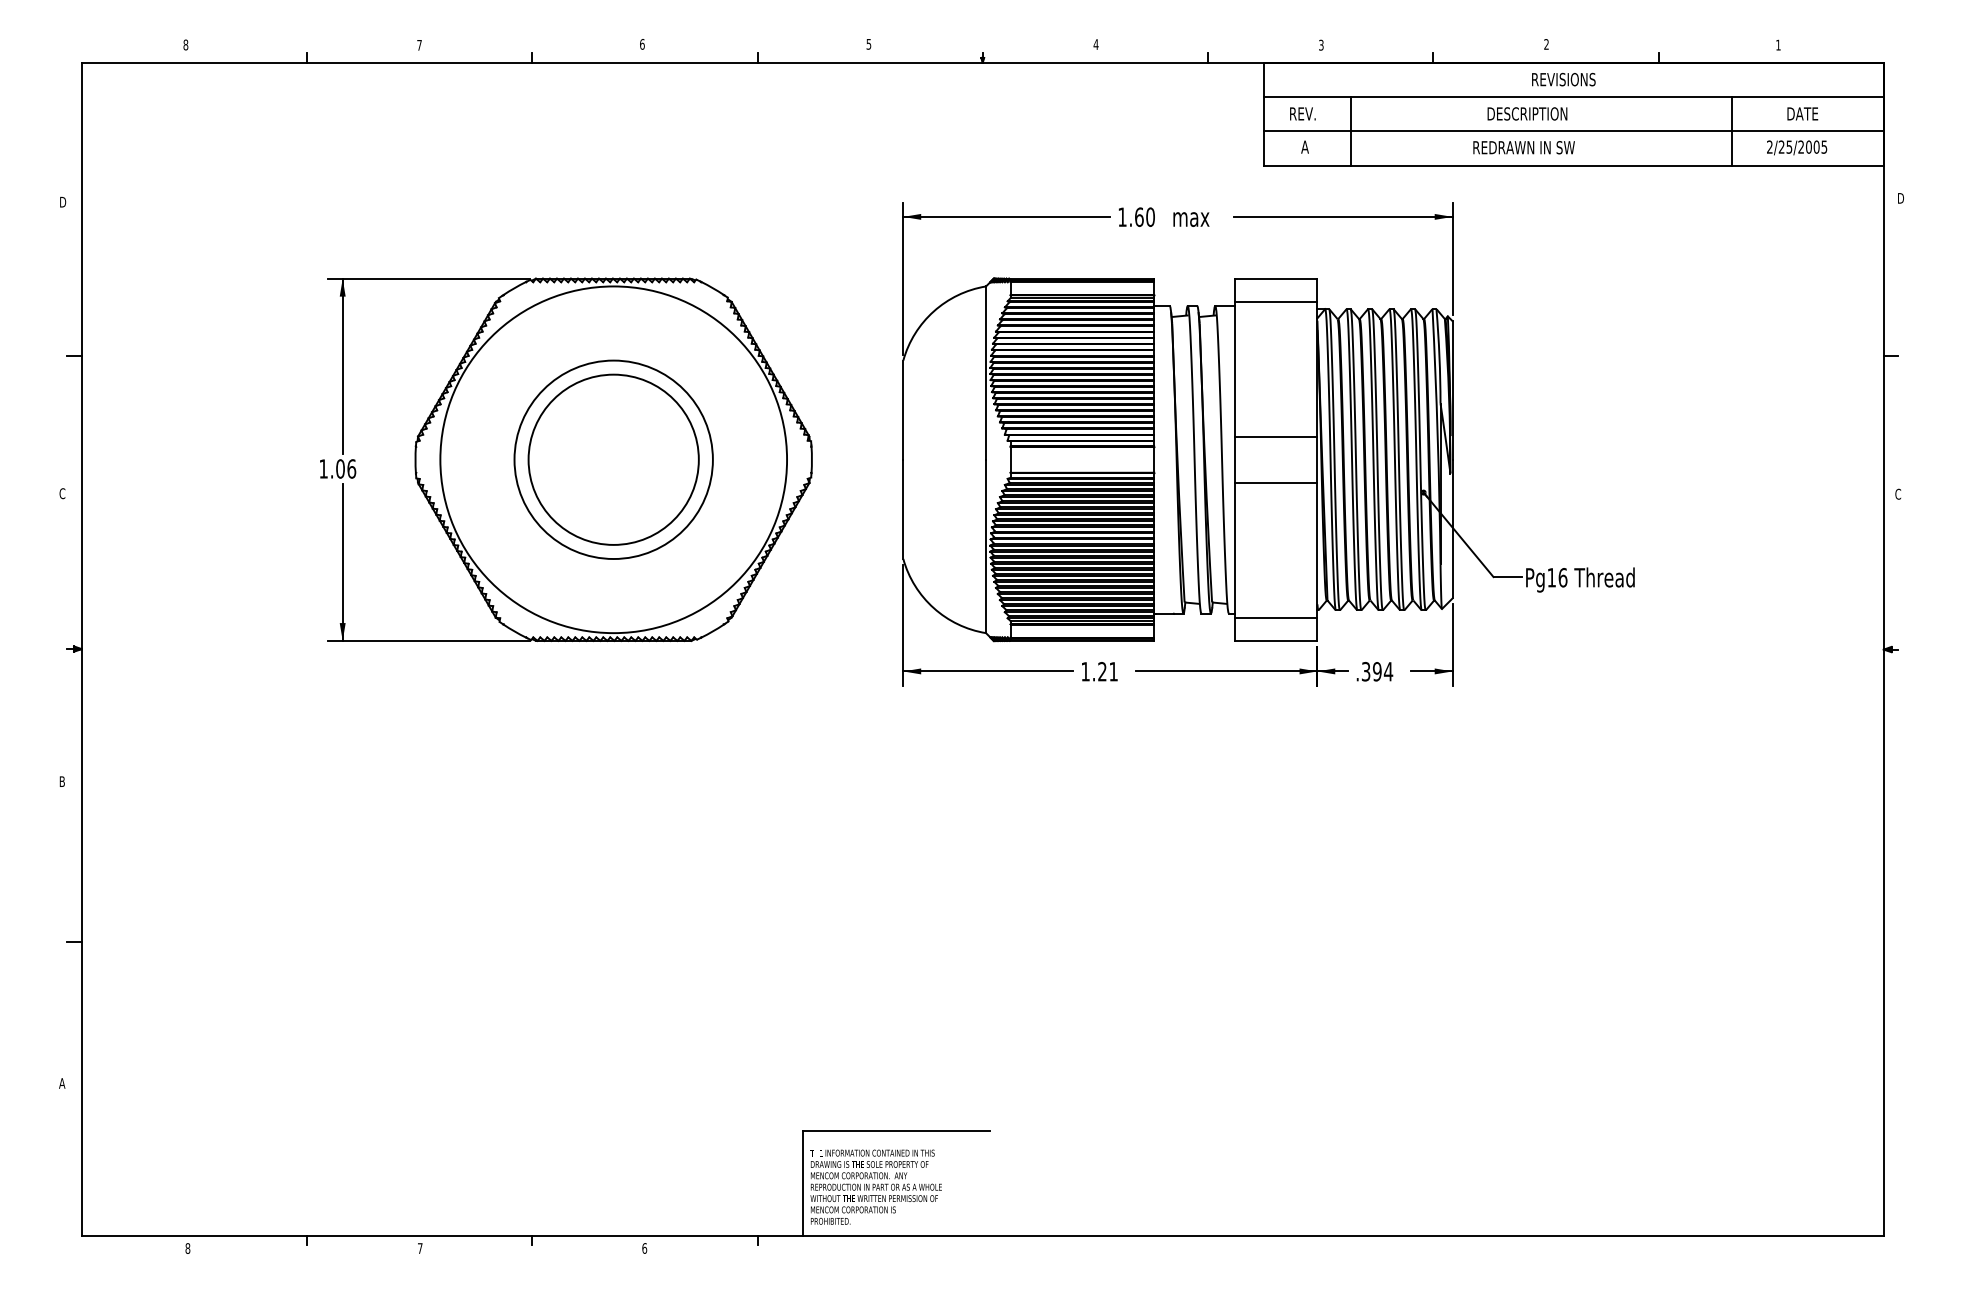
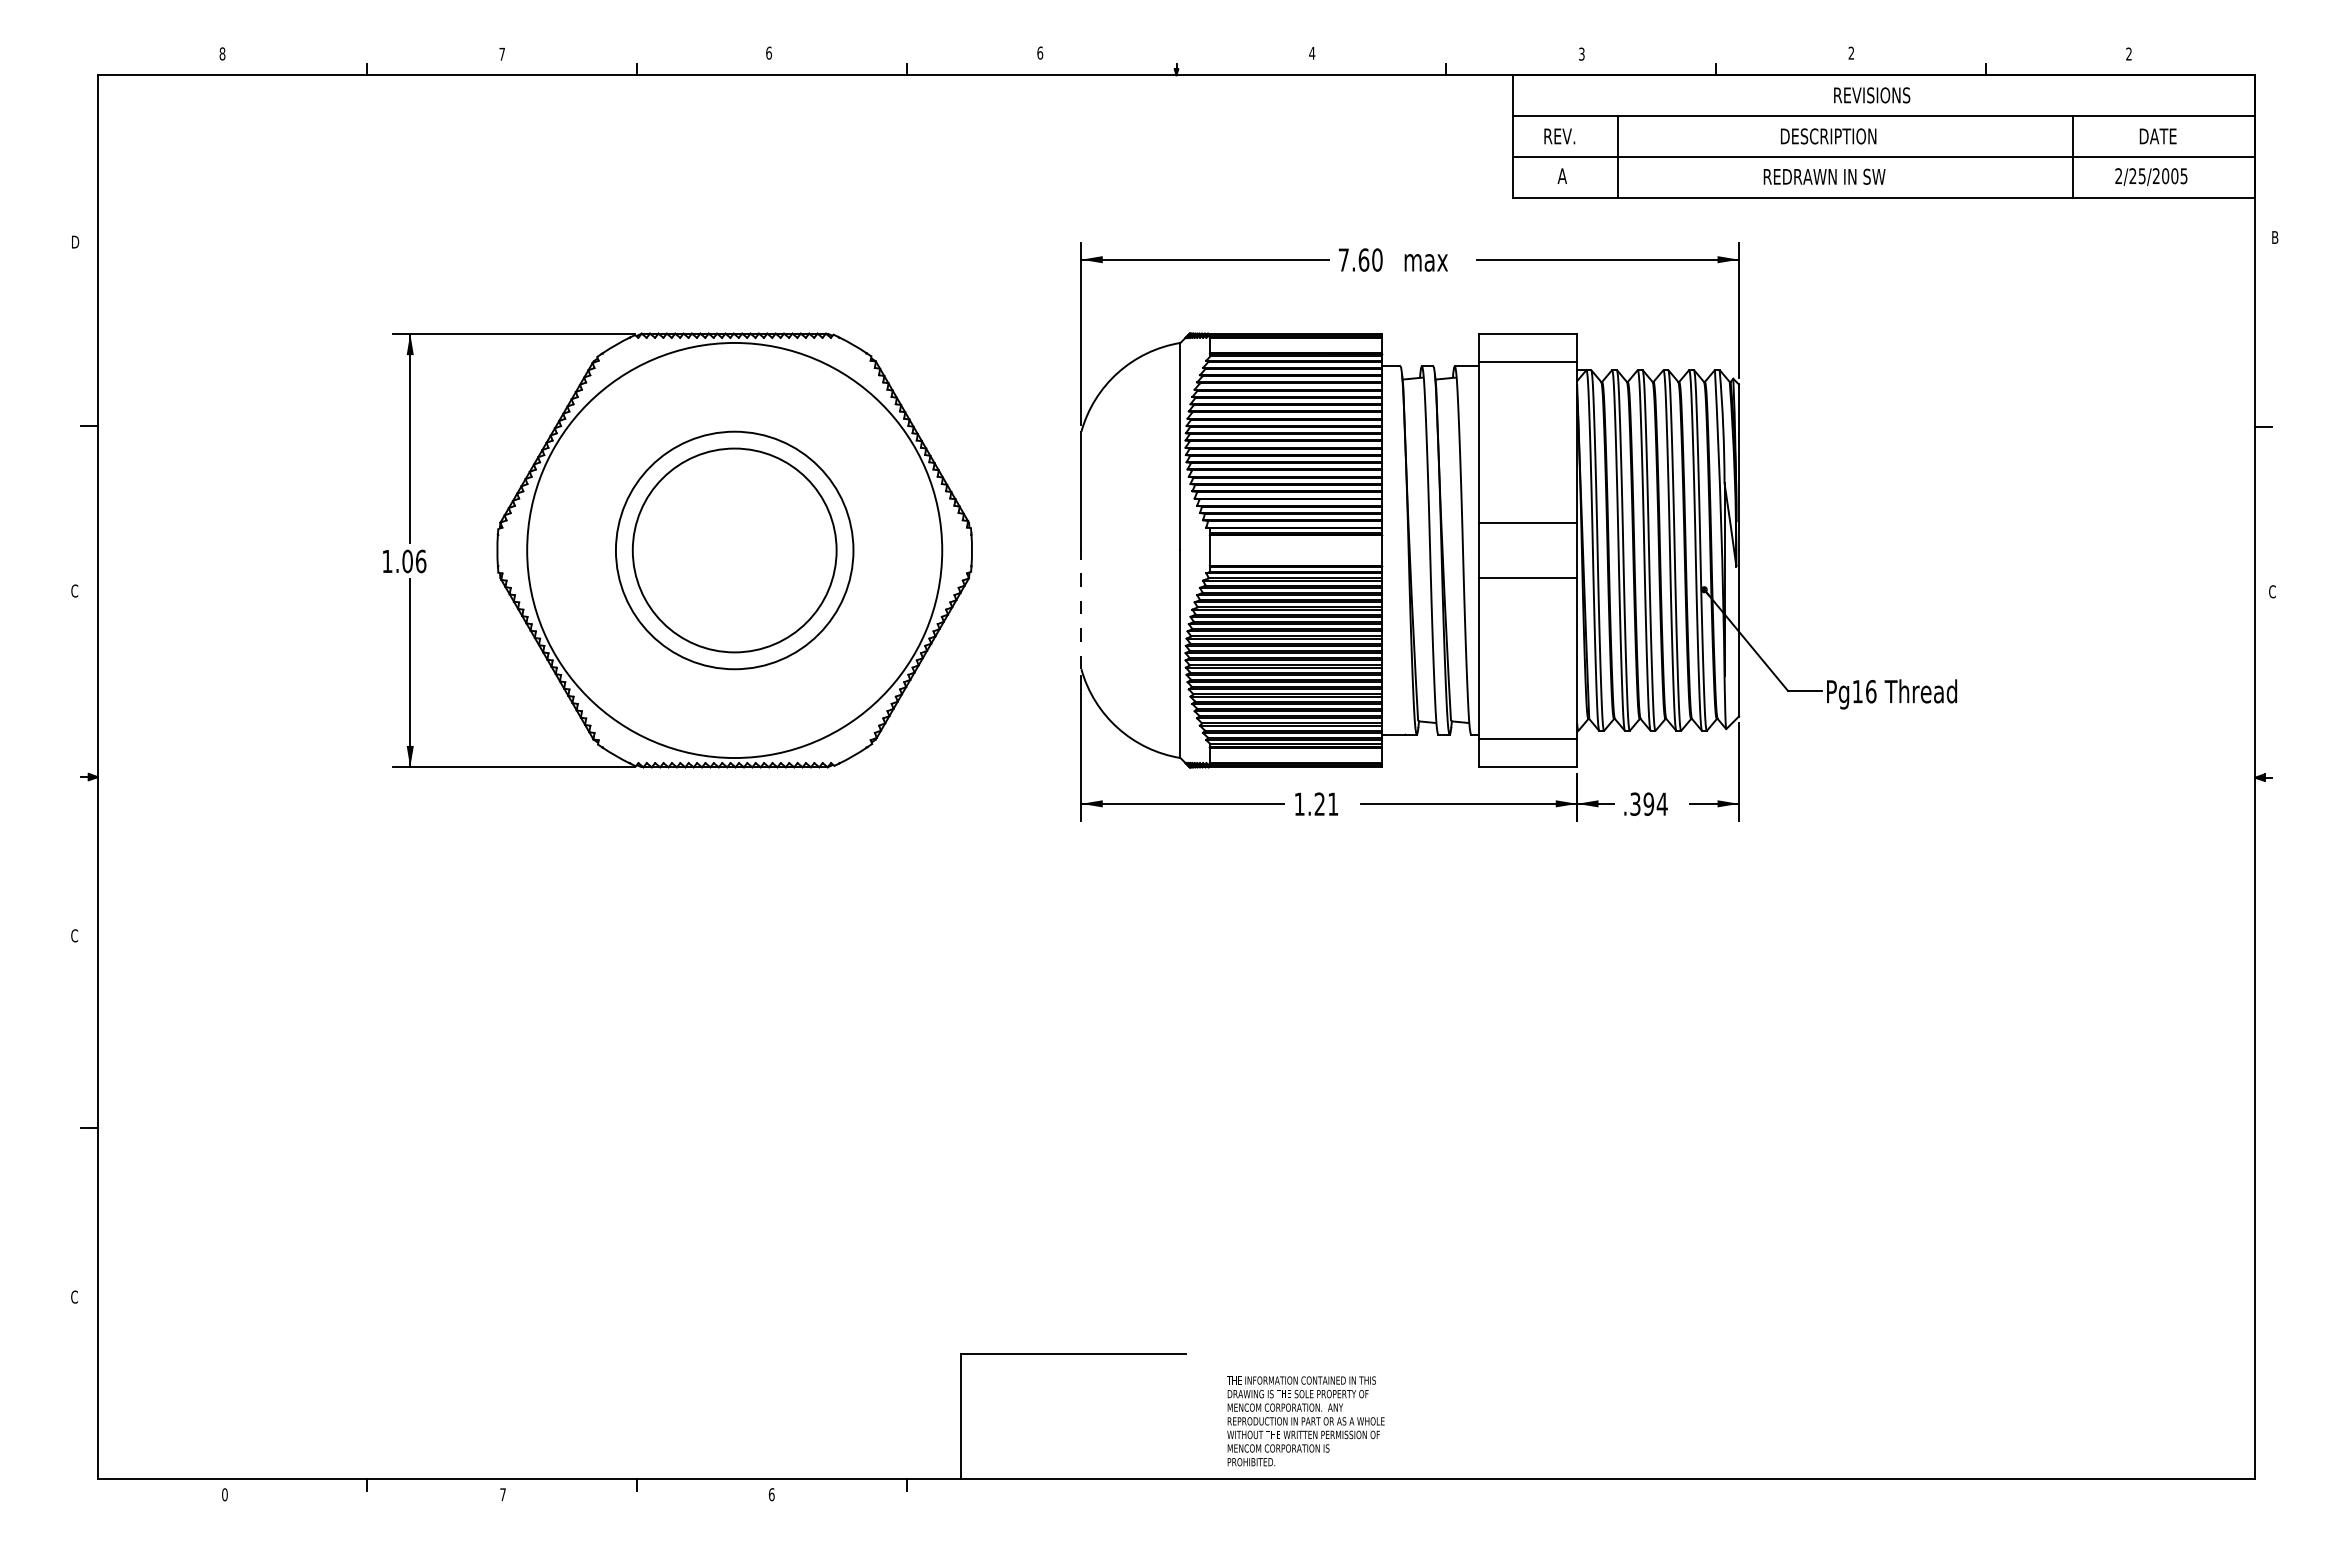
text: (869, 43) -> (1040, 52), 5 -> 6
text: (1777, 44) -> (2128, 53), 1 -> 2
text: (1901, 198) -> (2276, 237), D -> B
text: (1122, 216) -> (1343, 259), 1.60 -> 7.60
line: (903, 509) -> (1081, 609), solid -> dashed
text: (62, 781) -> (74, 935), B -> C
text: (62, 1082) -> (74, 1296), A -> C
text: (875, 1187) -> (1305, 1421), moved
text: (187, 1248) -> (224, 1494), 8 -> 0

